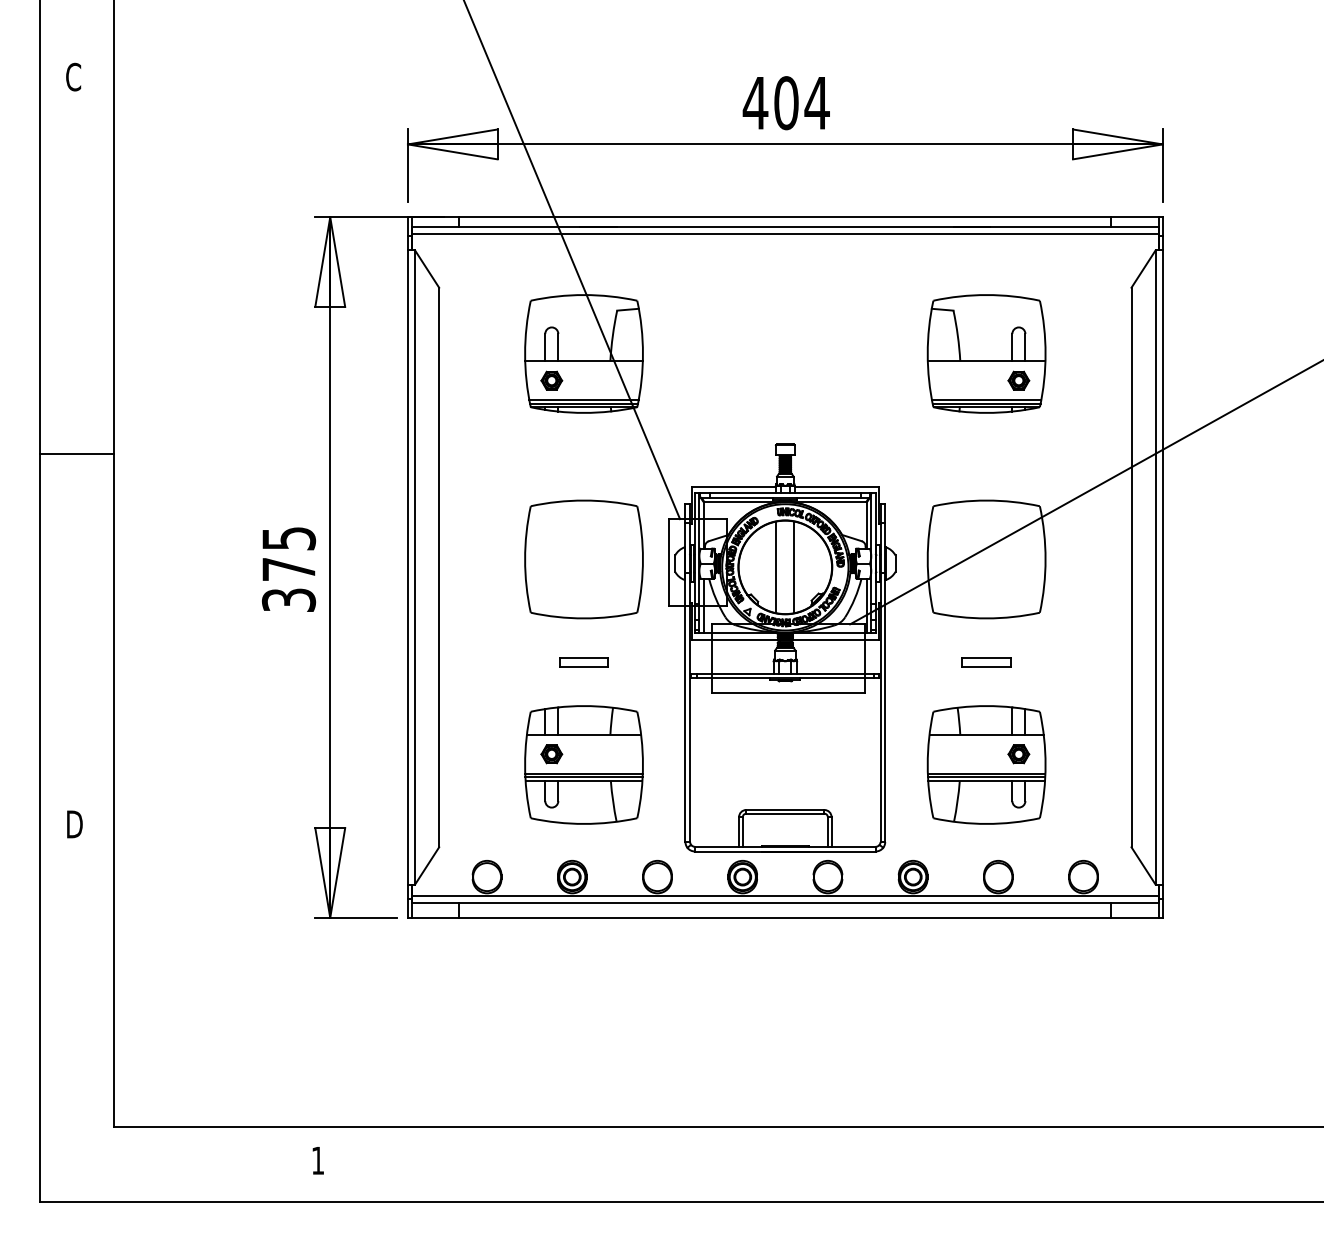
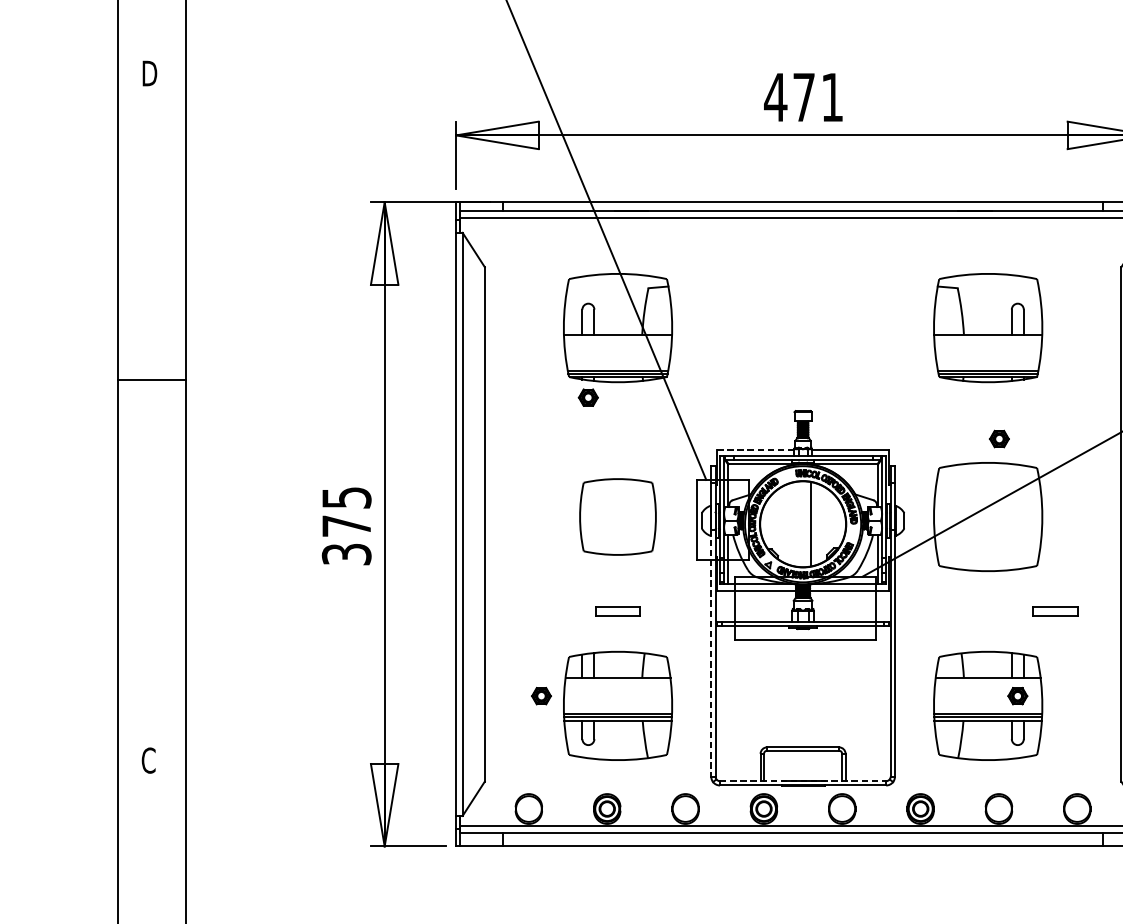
text: (74, 76) -> (149, 72), C -> D
text: (801, 103) -> (817, 97), 404 -> 471
part: (551, 380) -> (588, 397), moved
part: (1018, 380) -> (999, 438), moved
line: (76, 454) -> (151, 380), moved
line: (733, 487) -> (755, 450), solid -> dashed
part: (583, 559) -> (617, 517), size x0.7
line: (776, 567) -> (794, 524), removed
part: (986, 662) -> (1055, 611), moved
line: (685, 708) -> (711, 654), solid -> dashed
part: (551, 754) -> (541, 696), moved
text: (74, 824) -> (149, 760), D -> C
line: (785, 846) -> (803, 780), solid -> dashed

